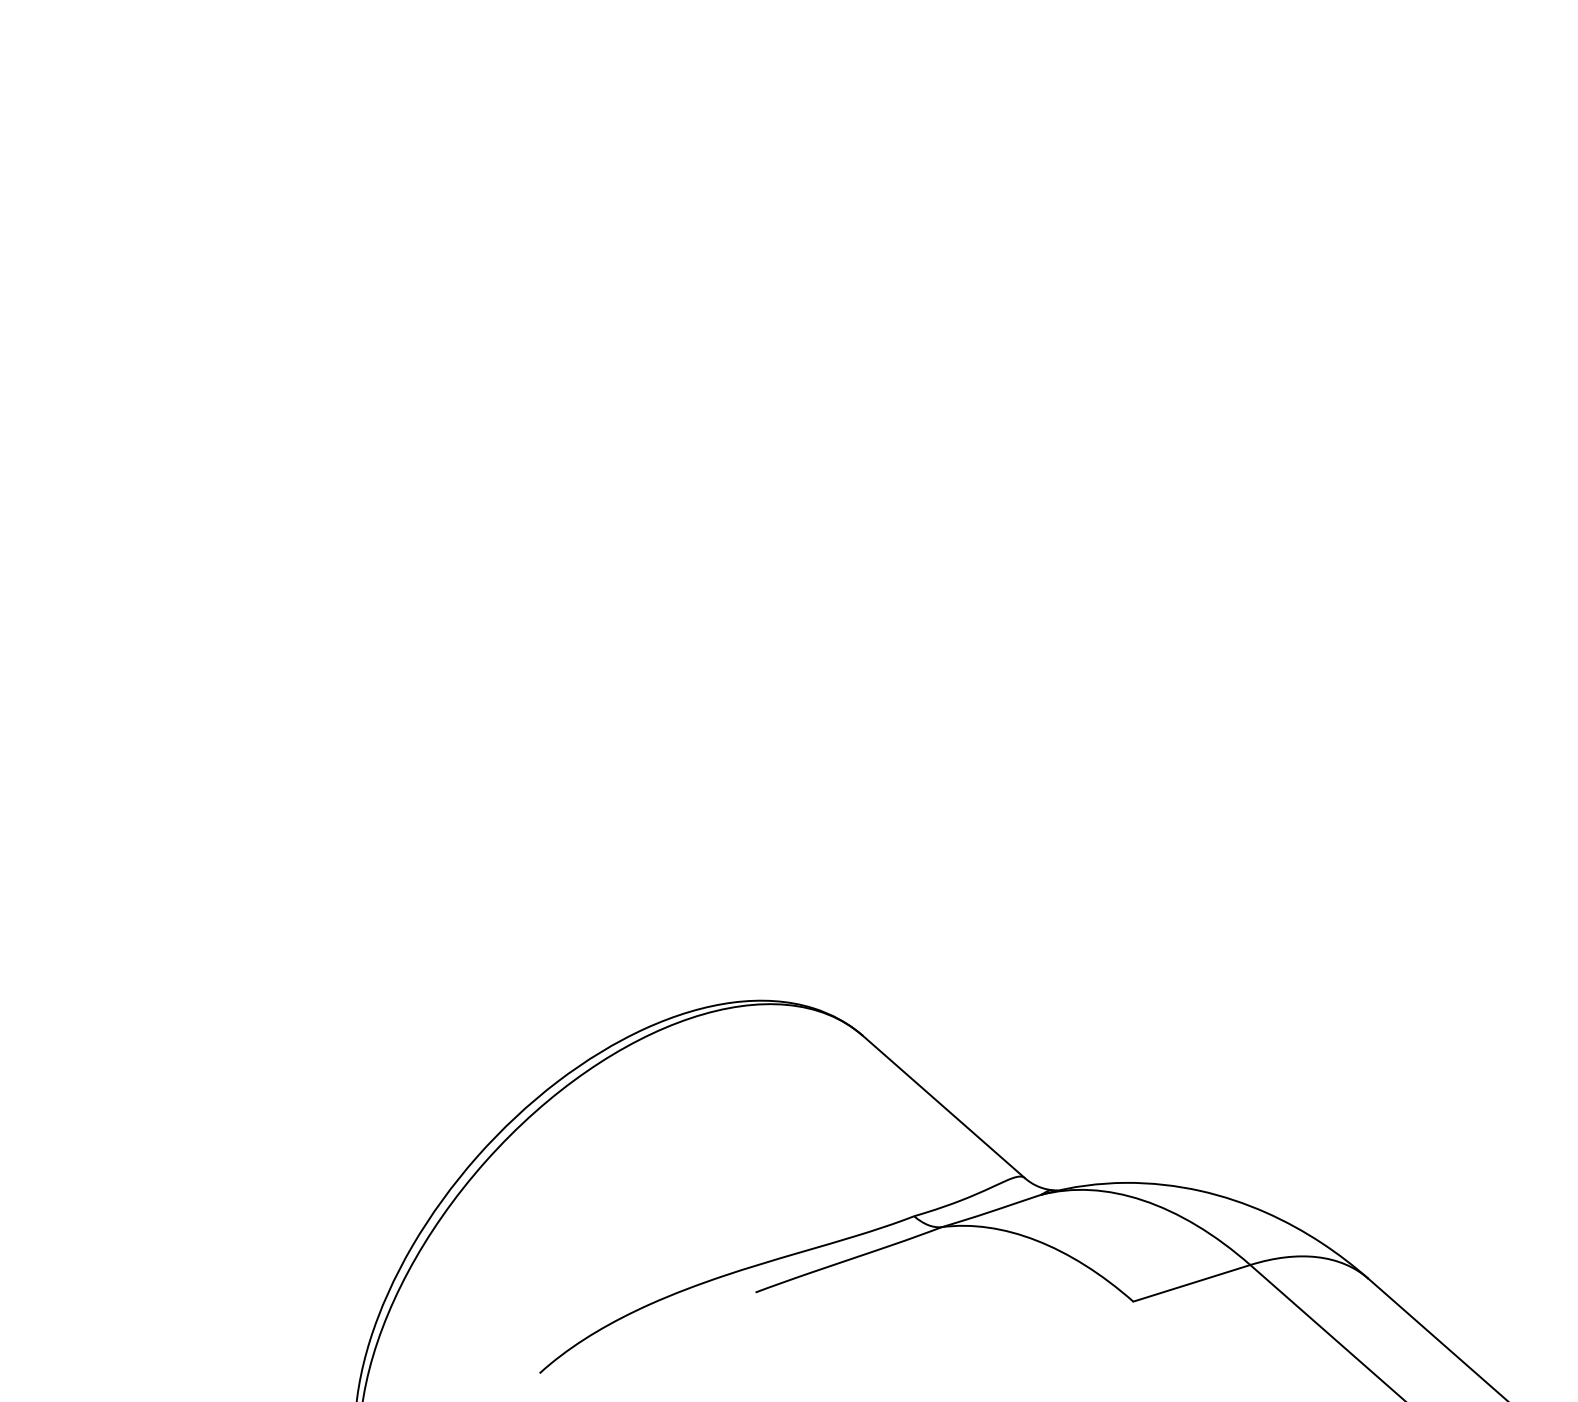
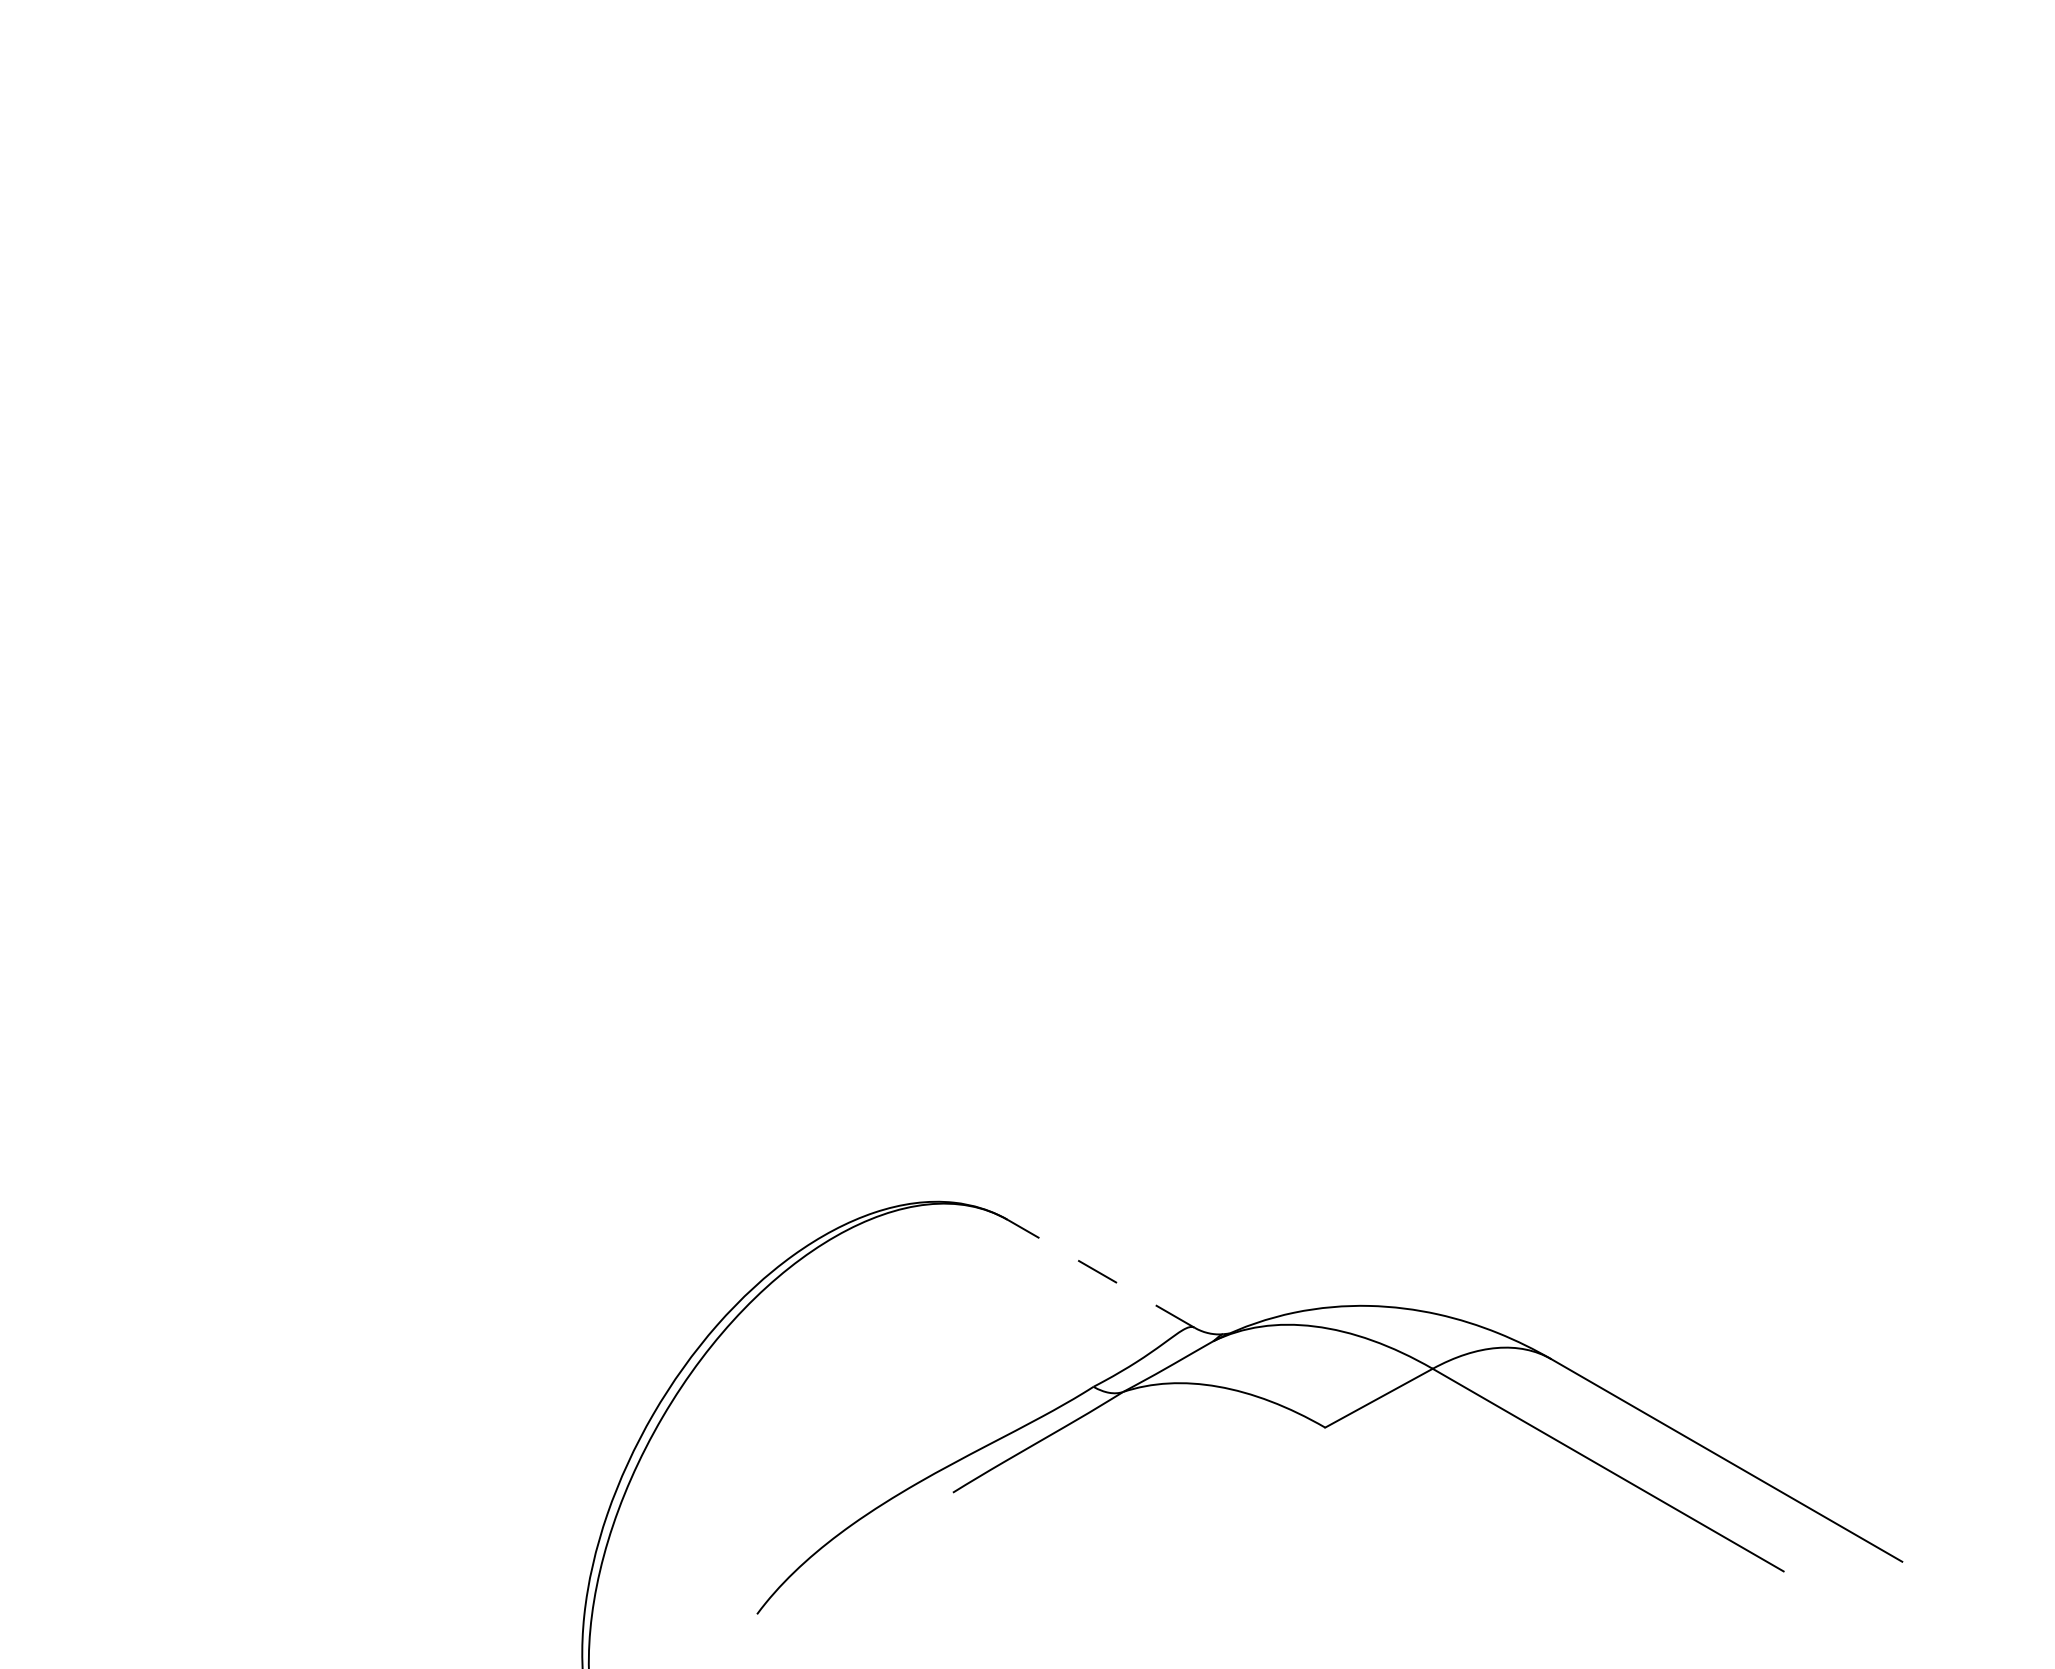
line: (944, 1106) -> (1101, 1273), solid -> dashed

